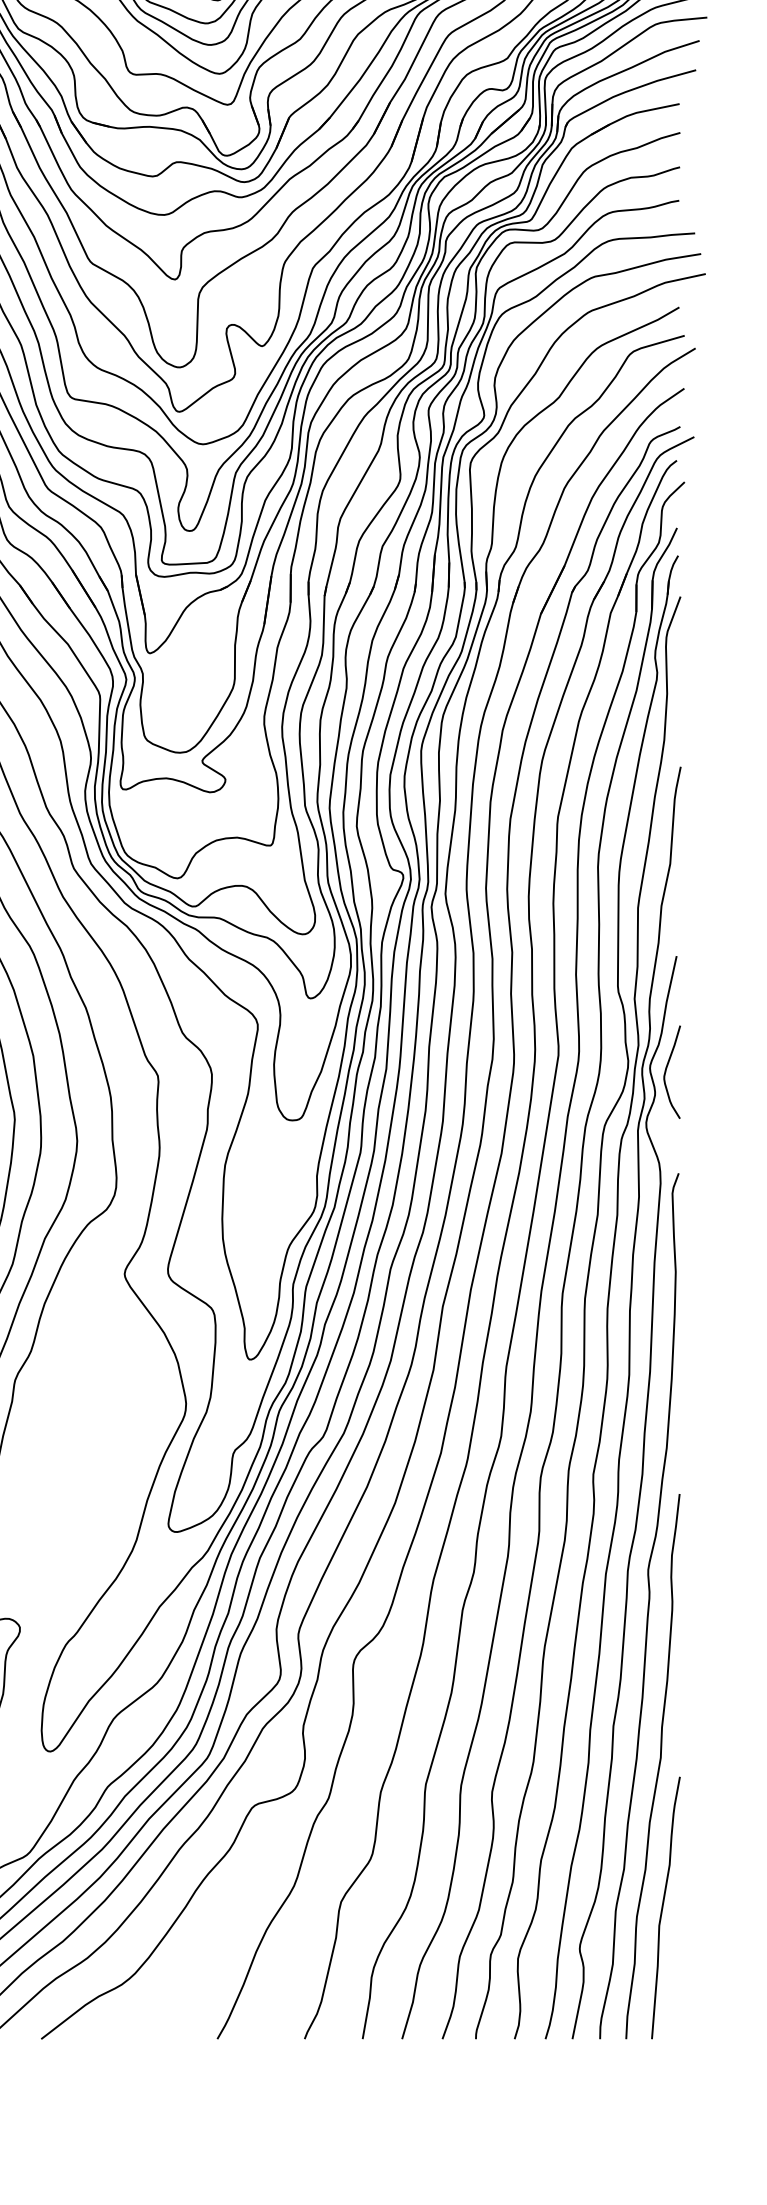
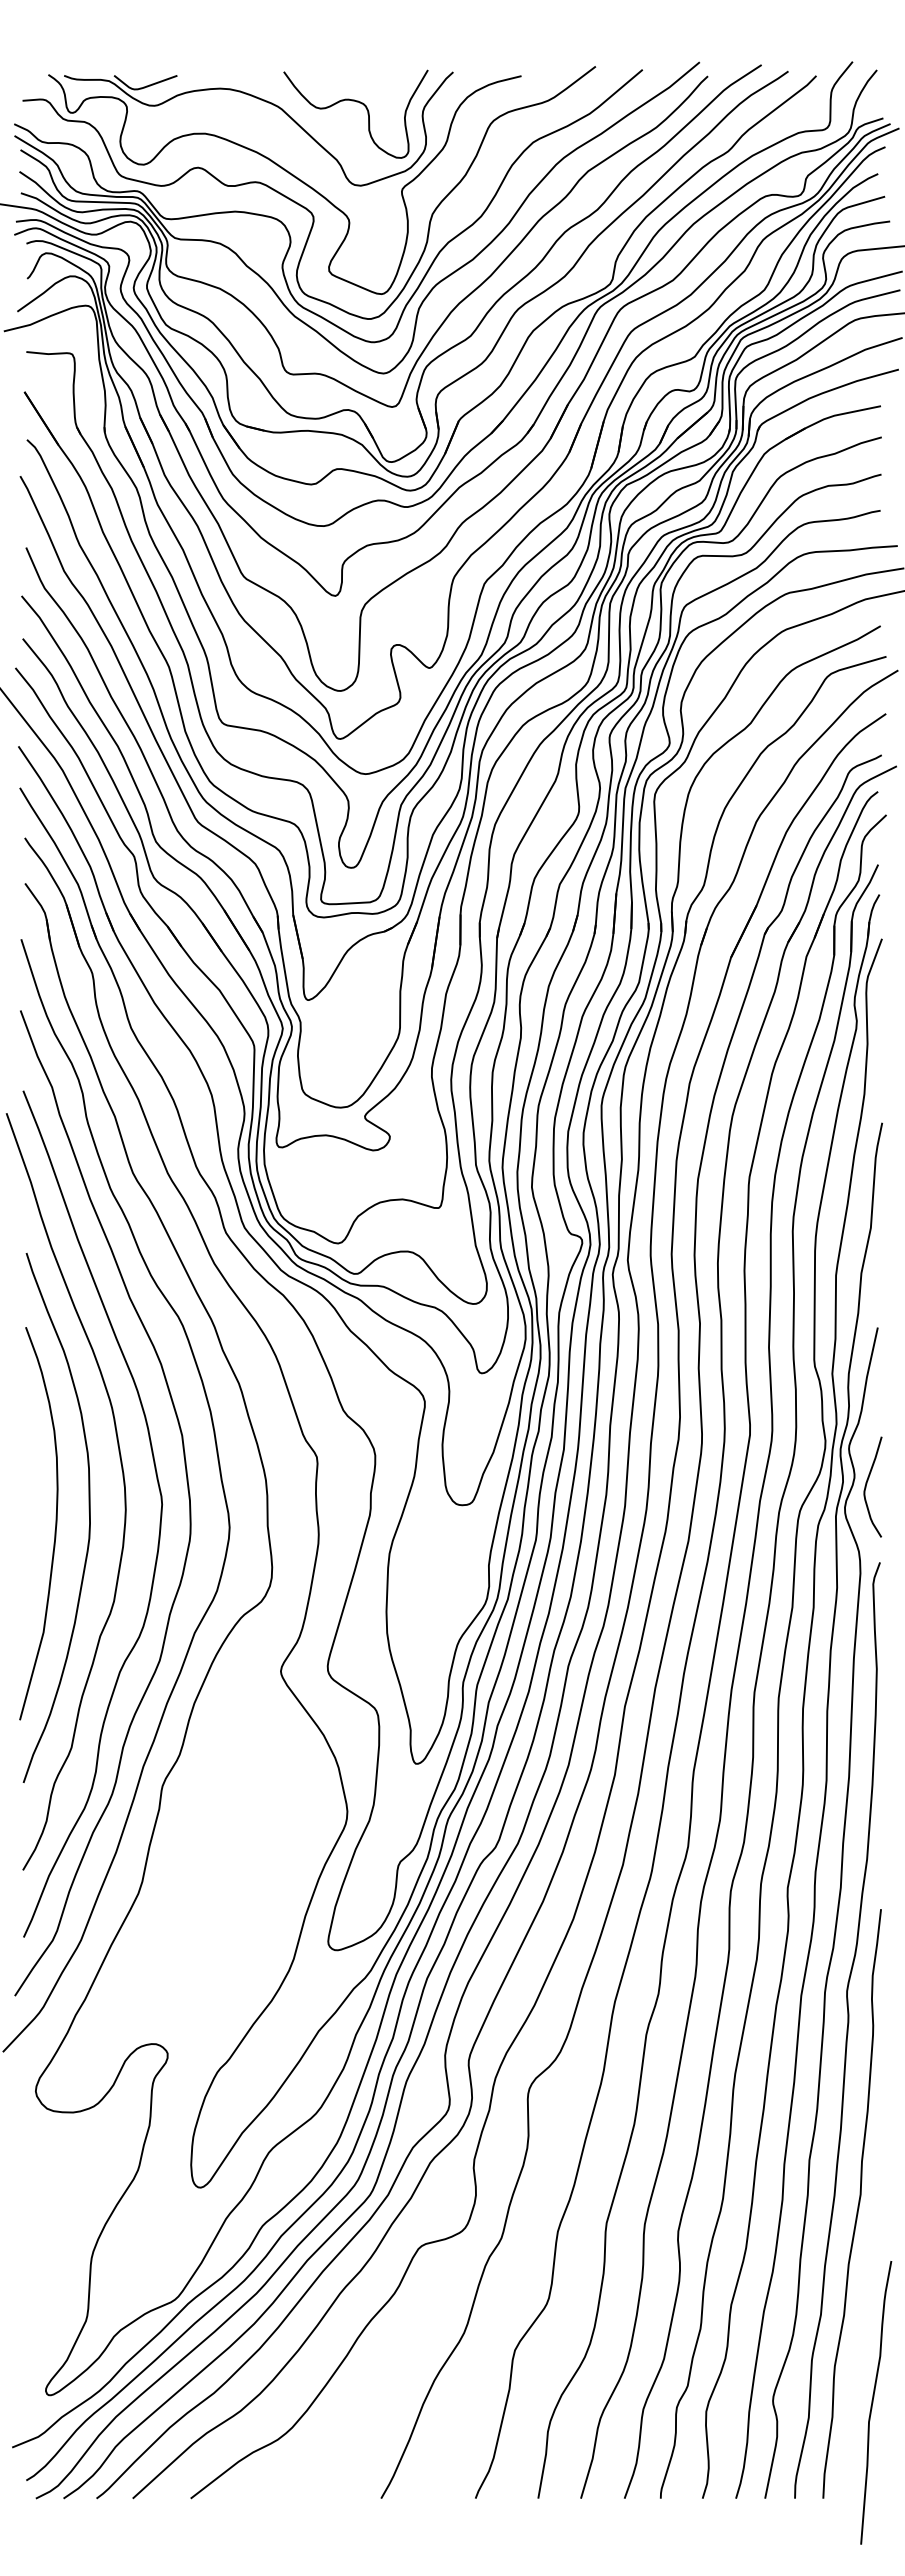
curve: (667, 1069) -> (867, 1484), moved
curve: (663, 1907) -> (873, 2402), moved

